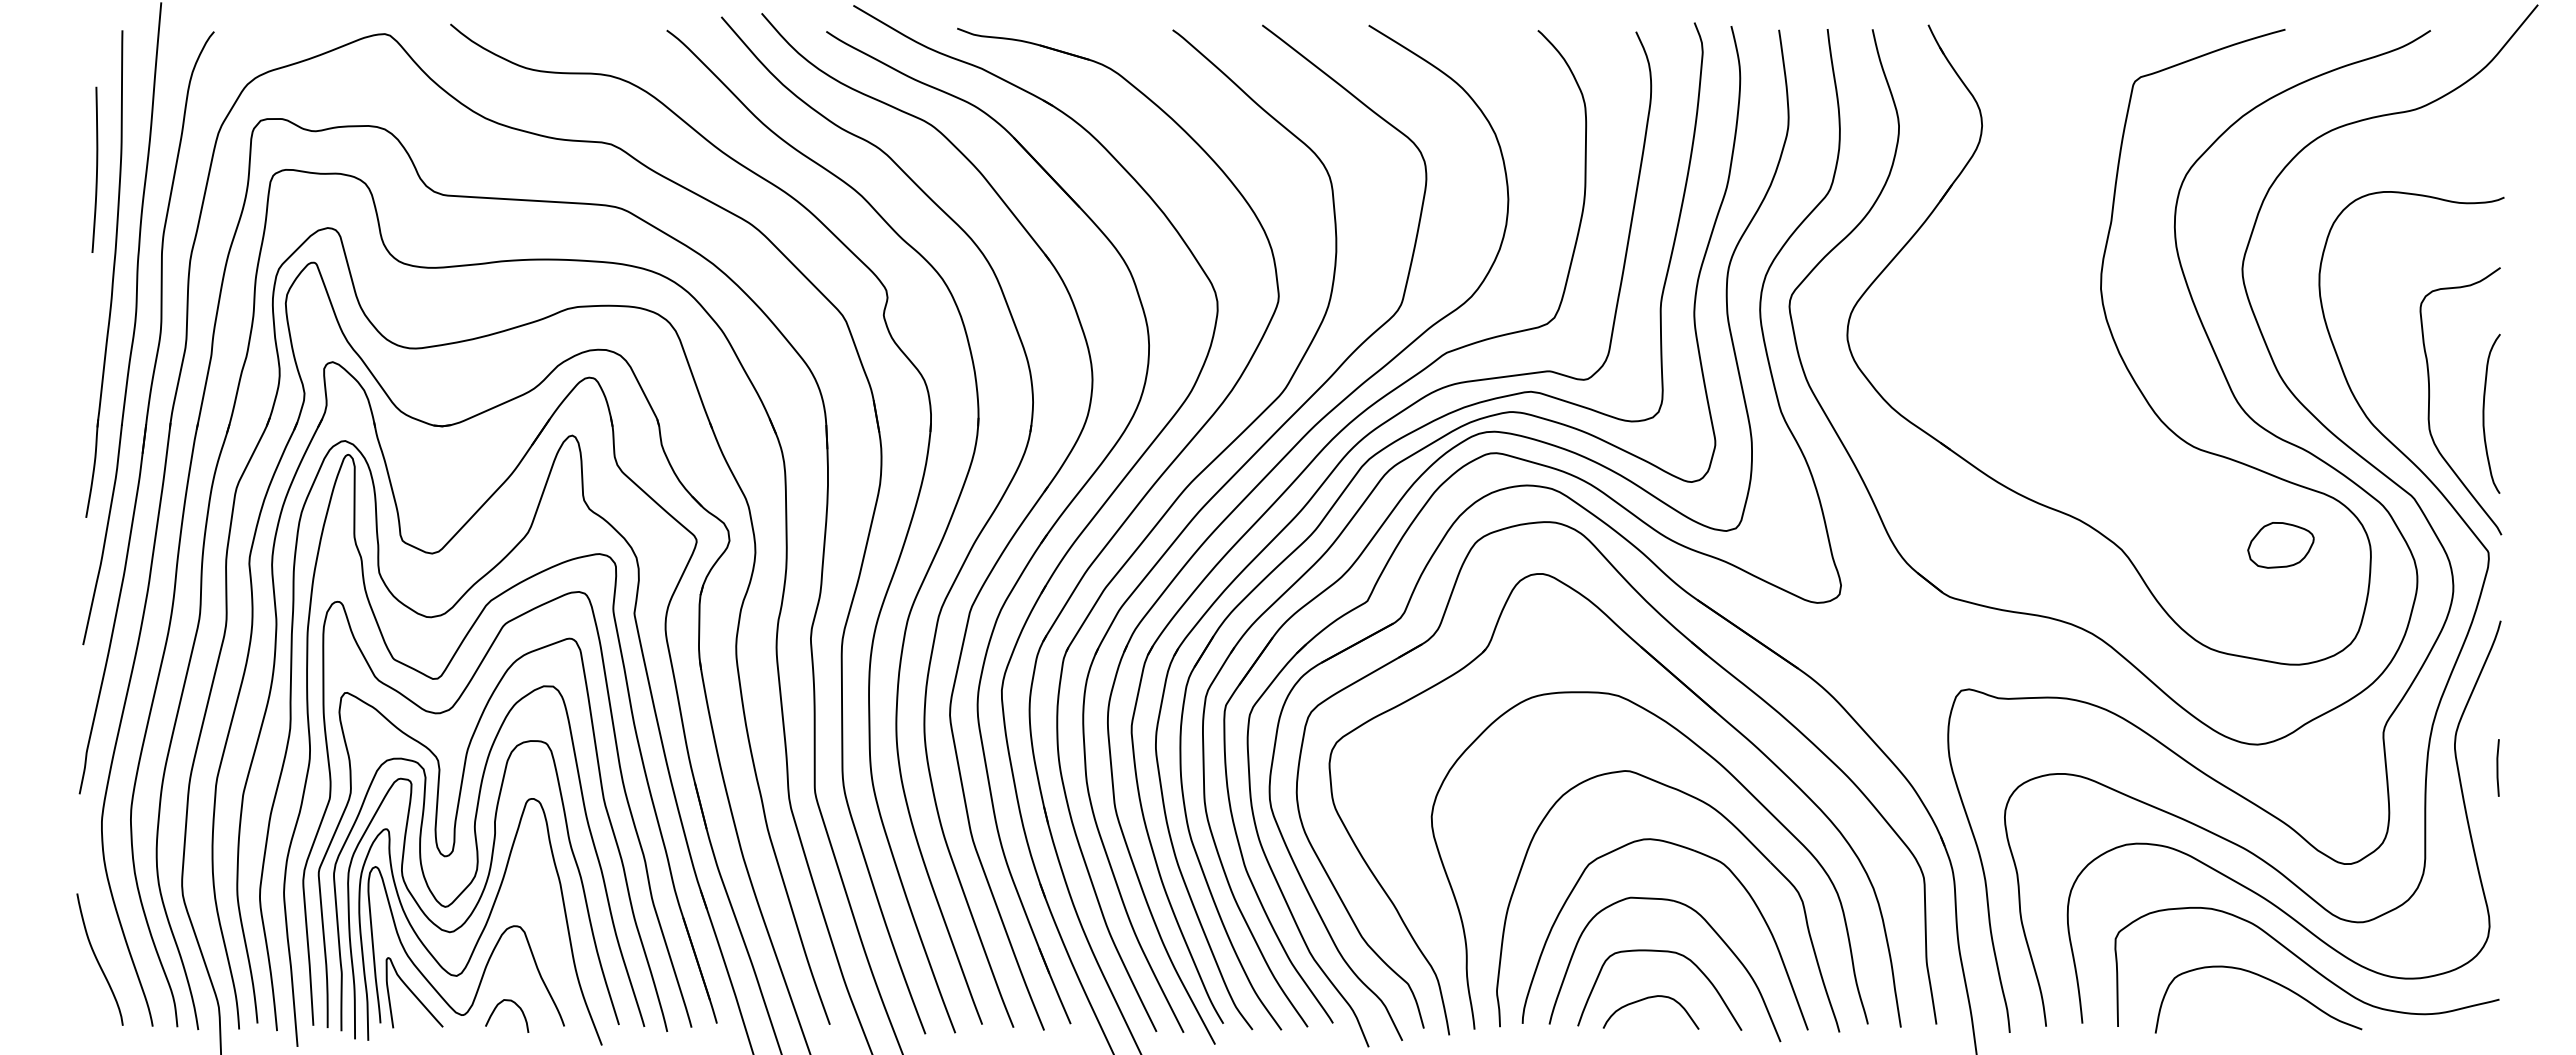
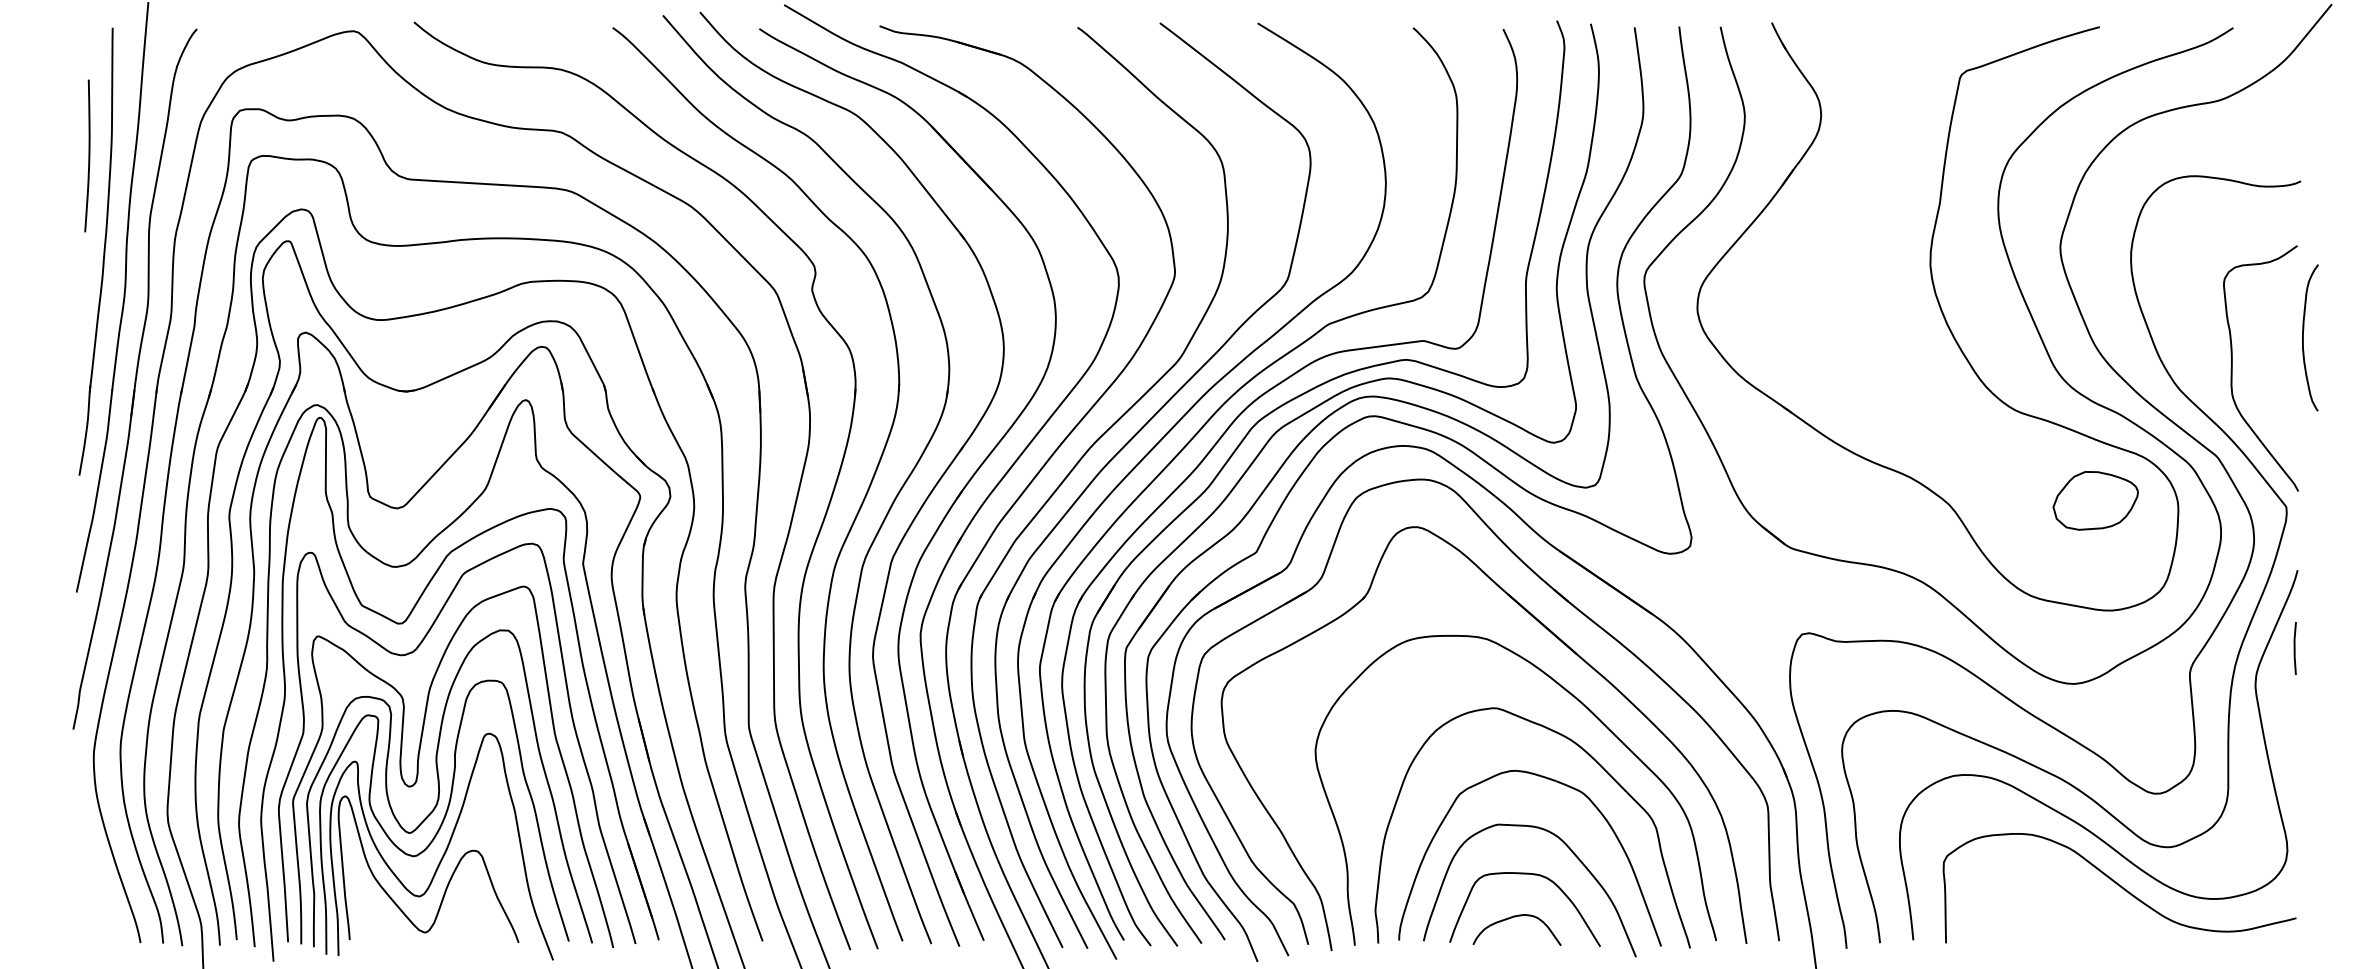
curve: (2484, 413) -> (2303, 337), moved
part: (2280, 545) -> (2095, 501), size x1.4
line: (2497, 767) -> (2294, 648), moved
curve: (98, 960) -> (90, 882), removed
curve: (2268, 980) -> (2084, 900), removed
curve: (413, 992) -> (380, 911), removed
curve: (495, 1010) -> (455, 928), removed

